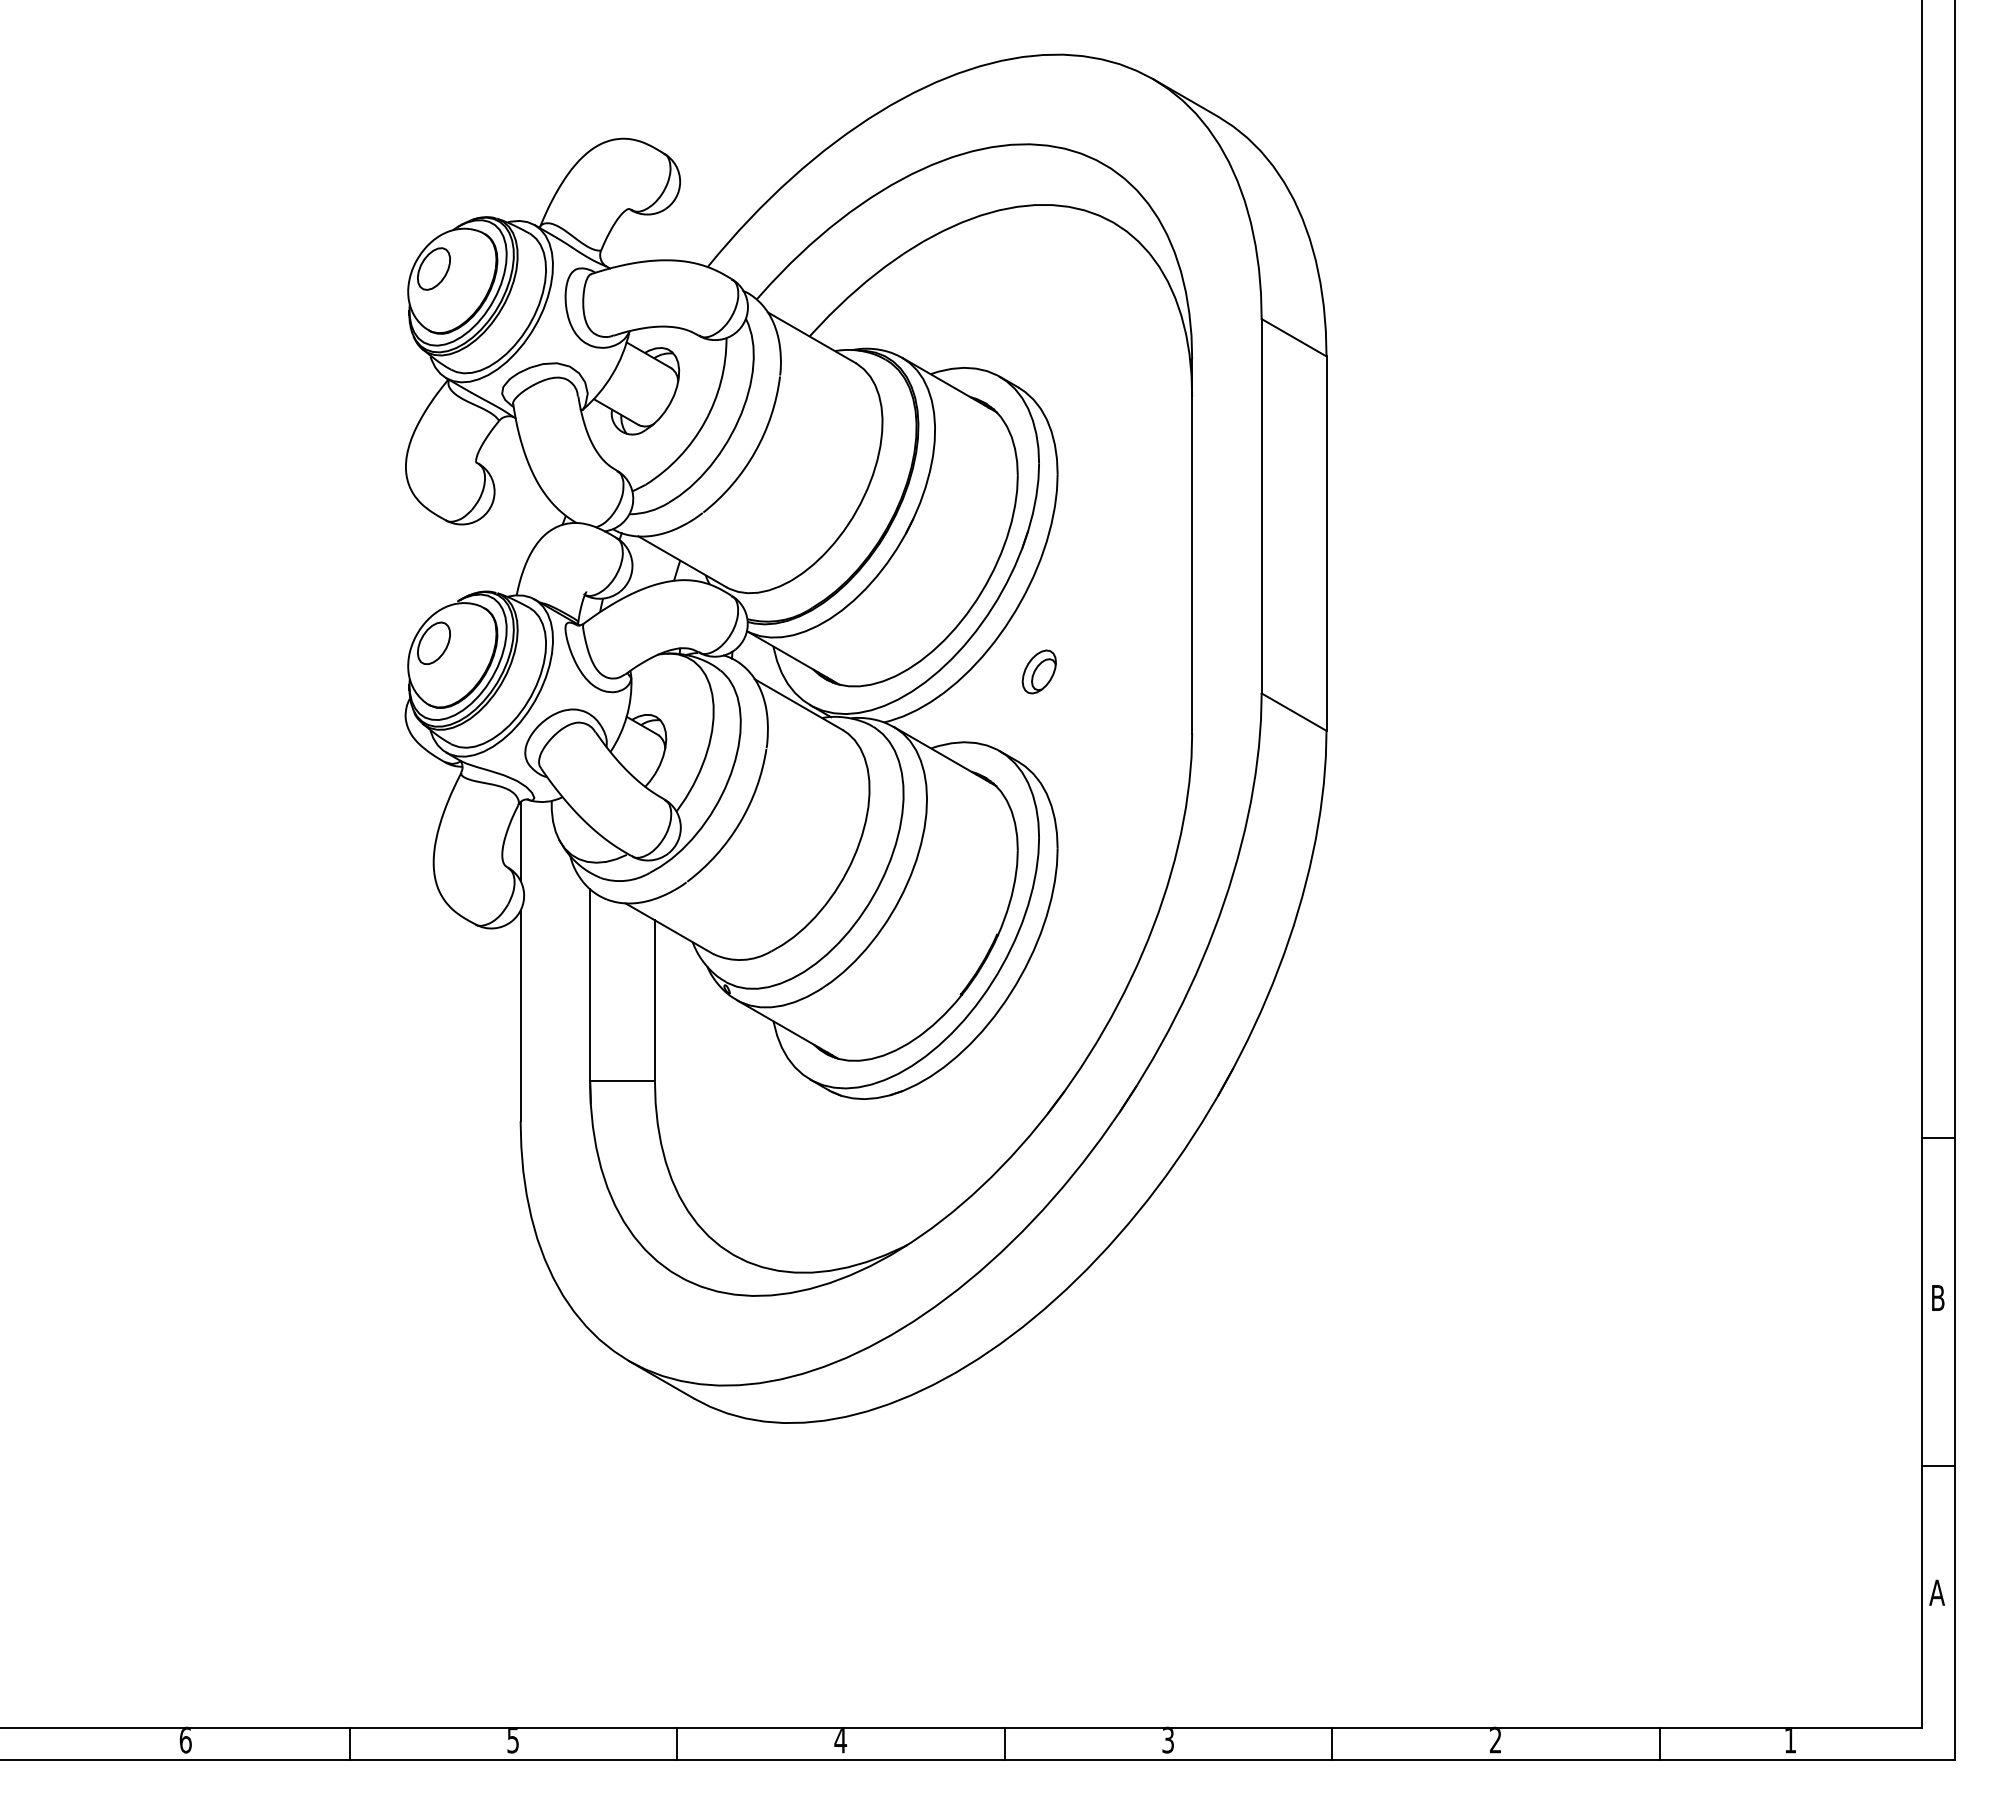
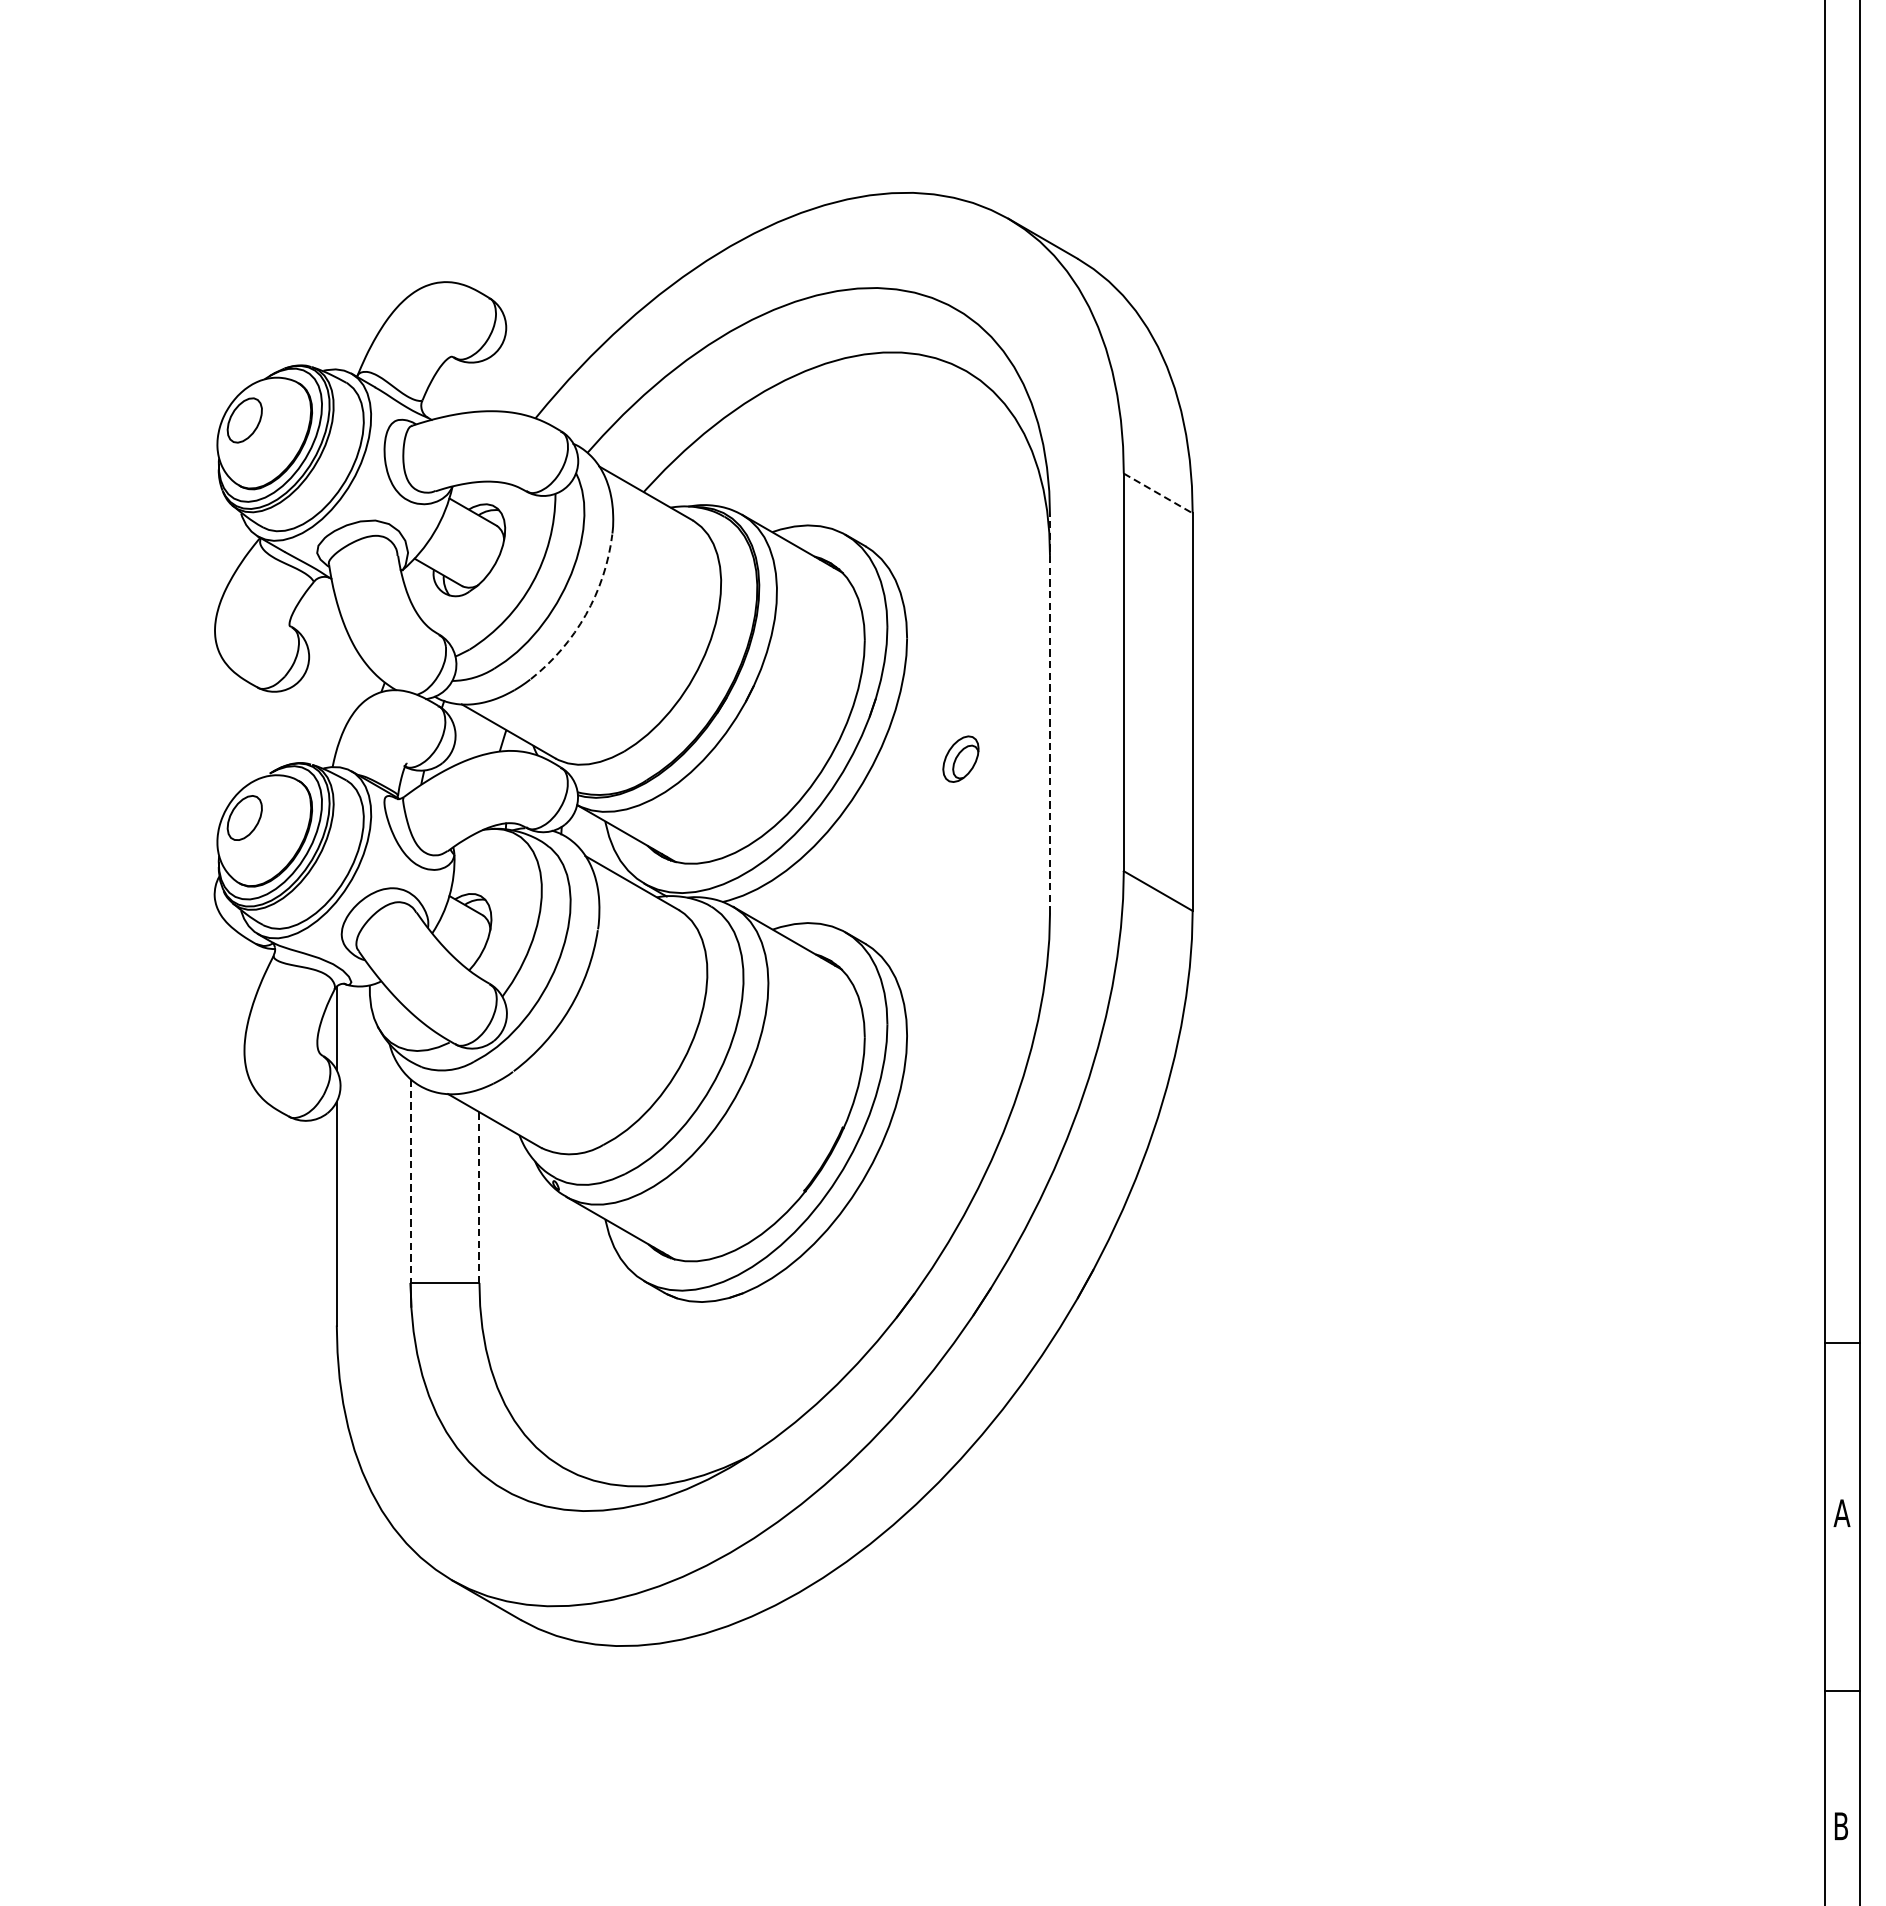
line: (1294, 337) -> (1158, 493), solid -> dashed
arc: (755, 452) -> (586, 615), solid -> dashed
line: (1192, 545) -> (1050, 714), solid -> dashed
part: (1038, 671) -> (960, 758), moved
line: (590, 985) -> (411, 1181), solid -> dashed
line: (654, 1001) -> (478, 1198), solid -> dashed
text: (1937, 1297) -> (1841, 1512), B -> A
text: (1936, 1592) -> (1840, 1826), A -> B

